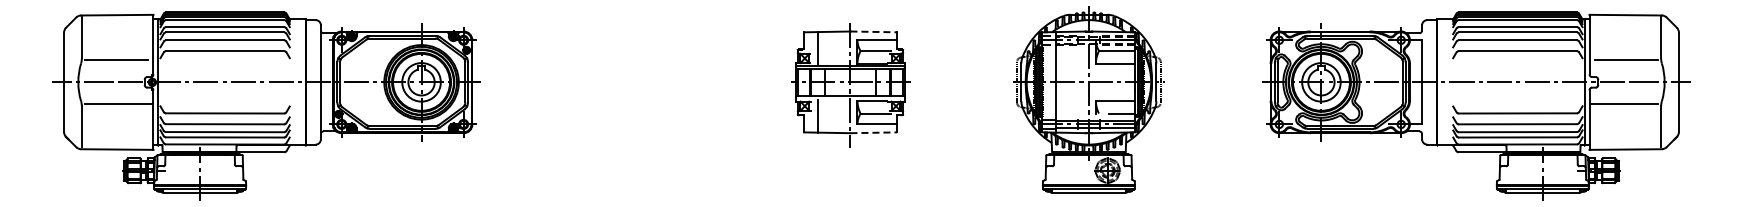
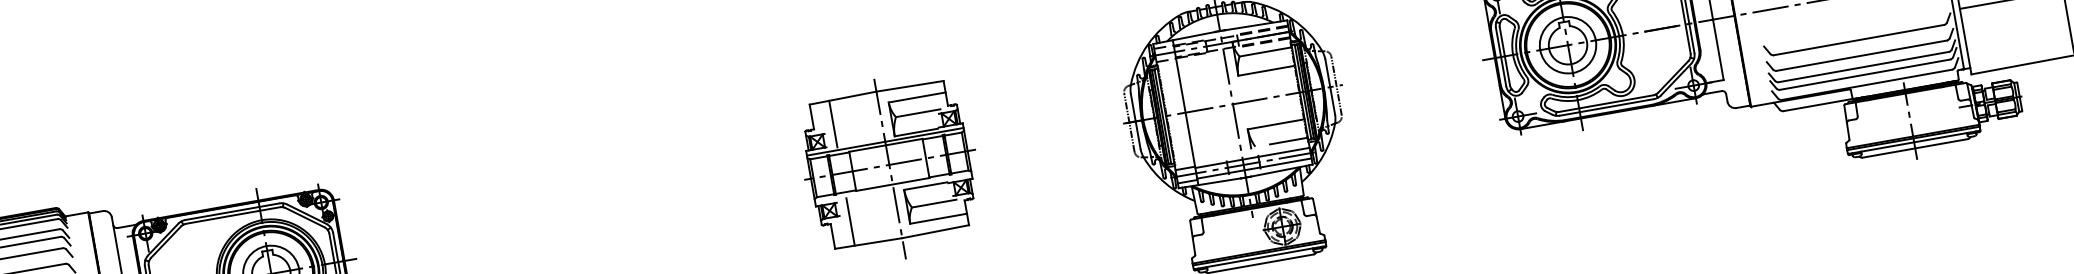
line: (874, 31) -> (911, 85), dashed -> solid
line: (874, 132) -> (936, 231), dashed -> solid

